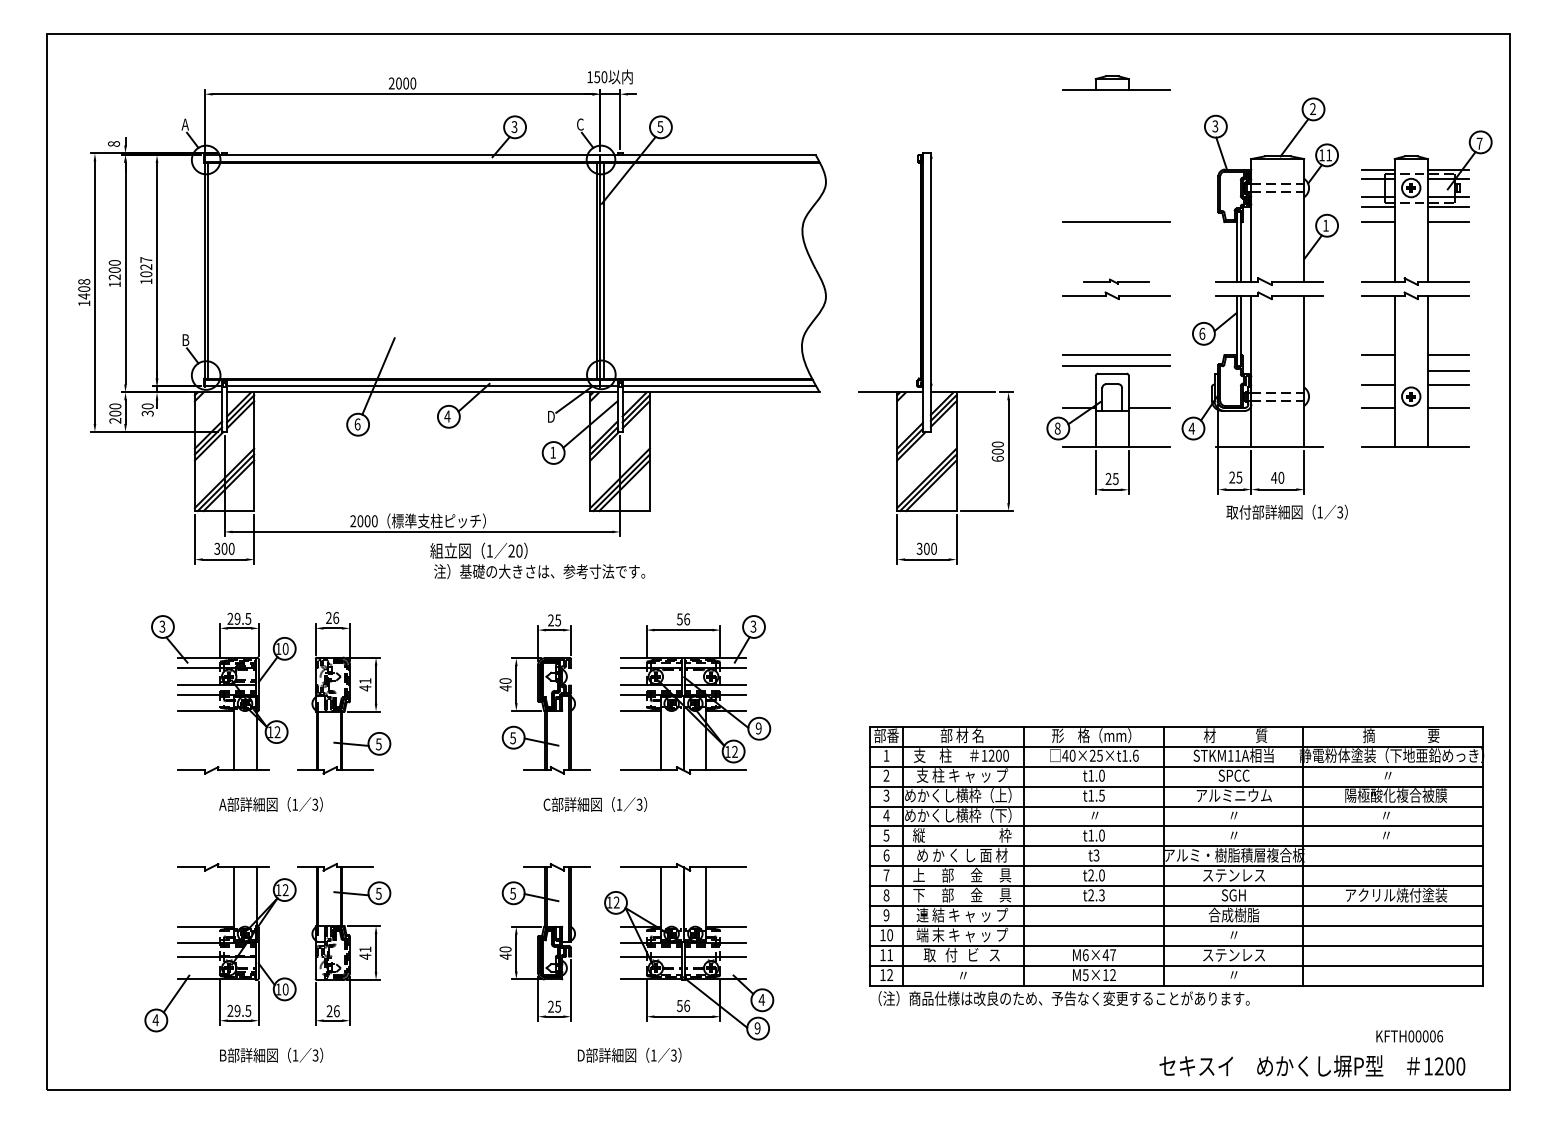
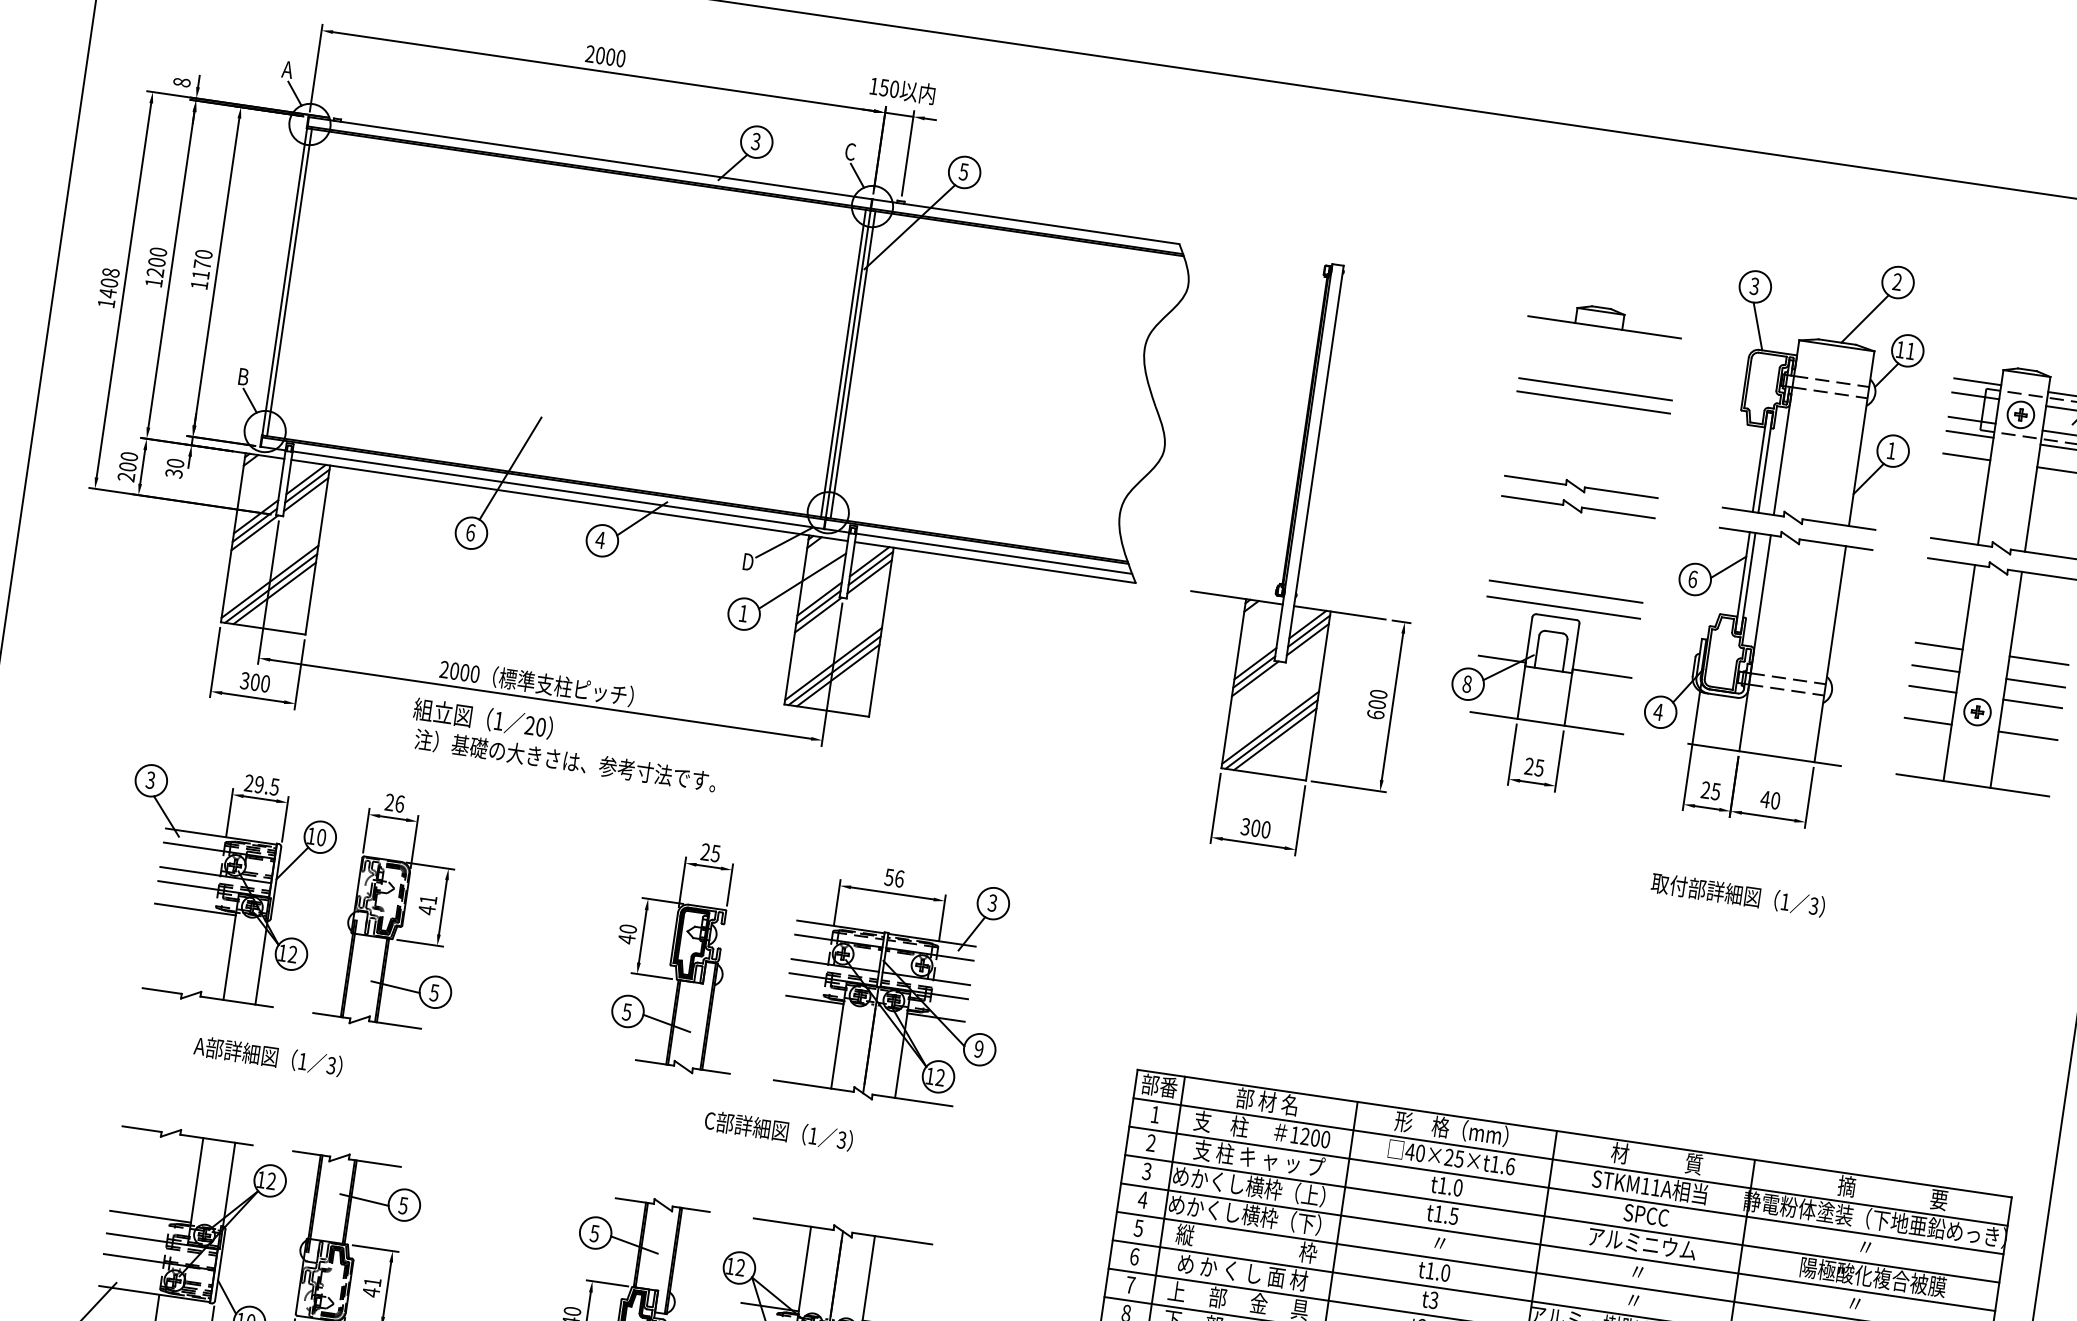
part: (1116, 82) -> (1606, 317), moved
line: (1115, 213) -> (1594, 389), added
text: (146, 267) -> (202, 265), 1027 -> 1170
part: (1116, 281) -> (1581, 486), size x1.67
line: (1377, 370) -> (1934, 667), added
text: (1286, 511) -> (1737, 893), moved
text: (537, 560) -> (564, 744), moved
text: (595, 804) -> (779, 1130), moved

